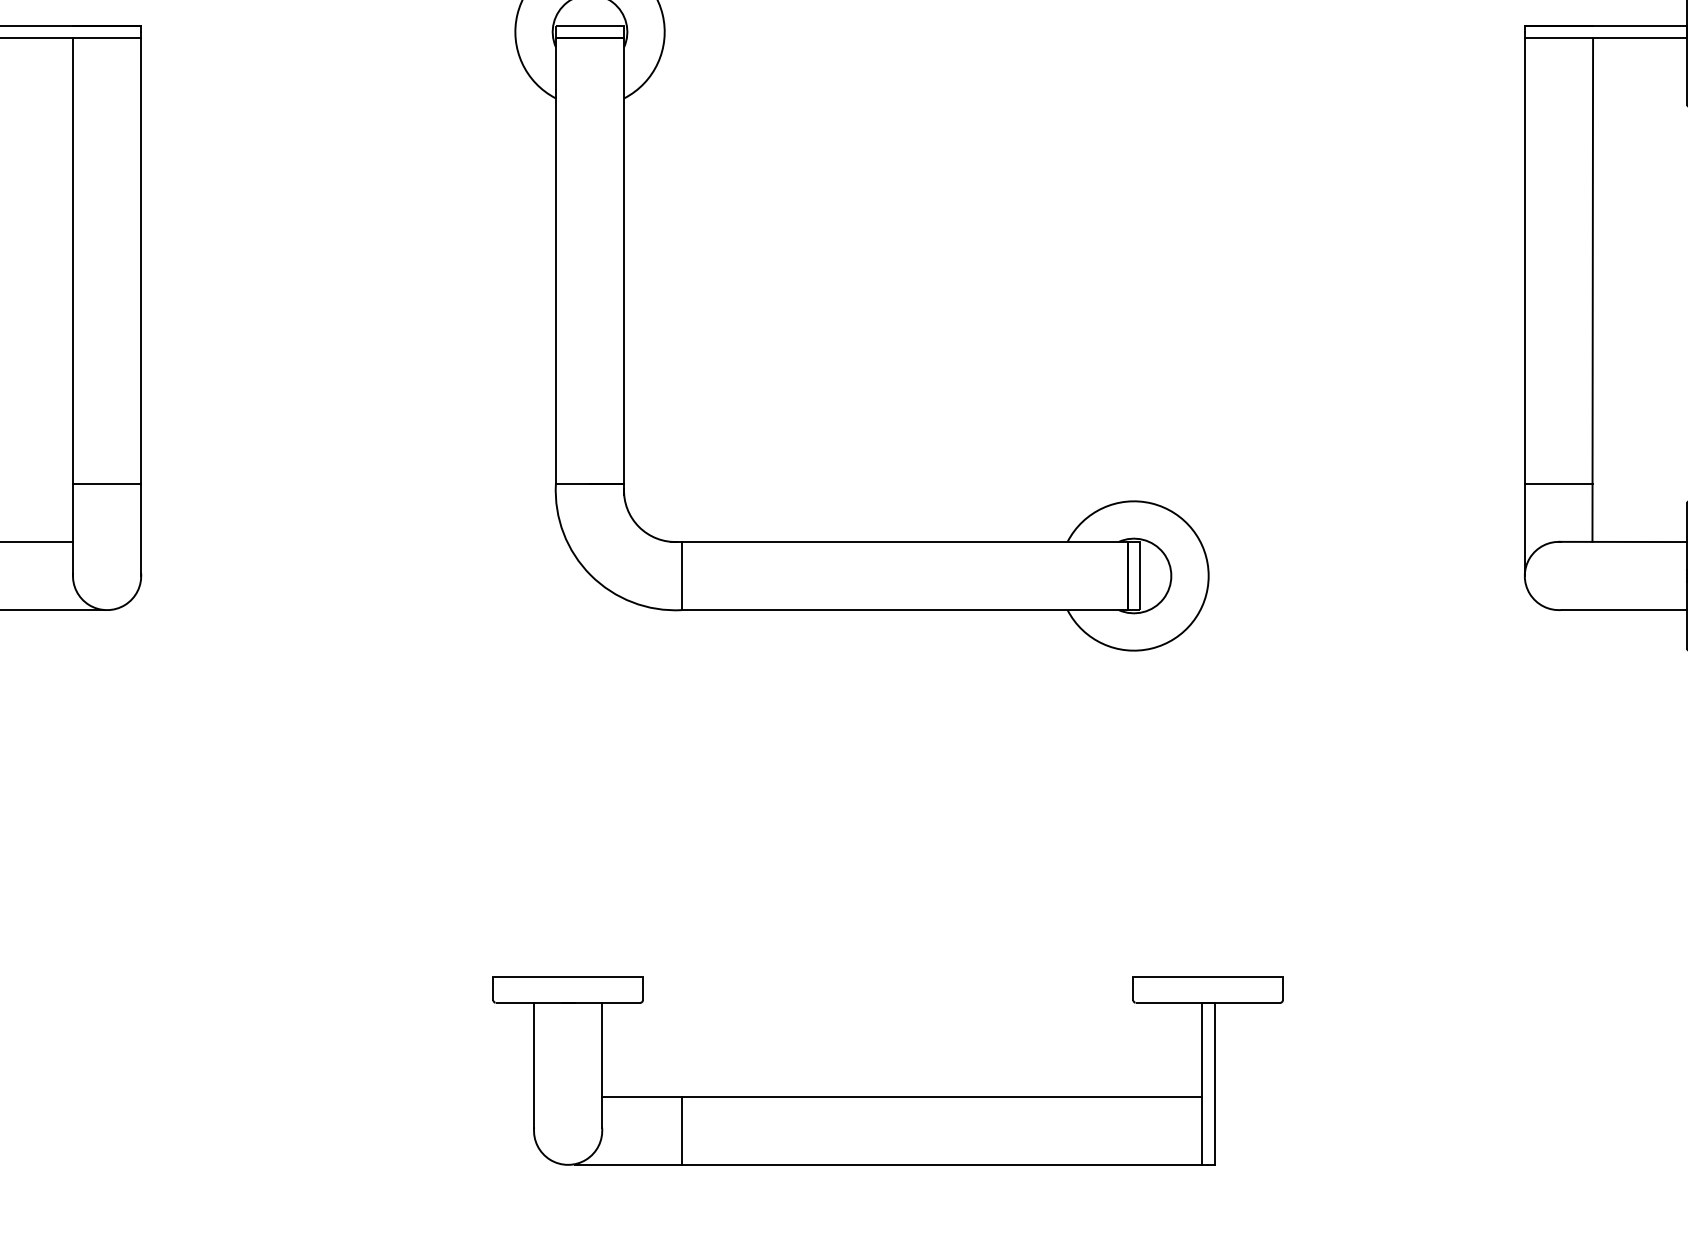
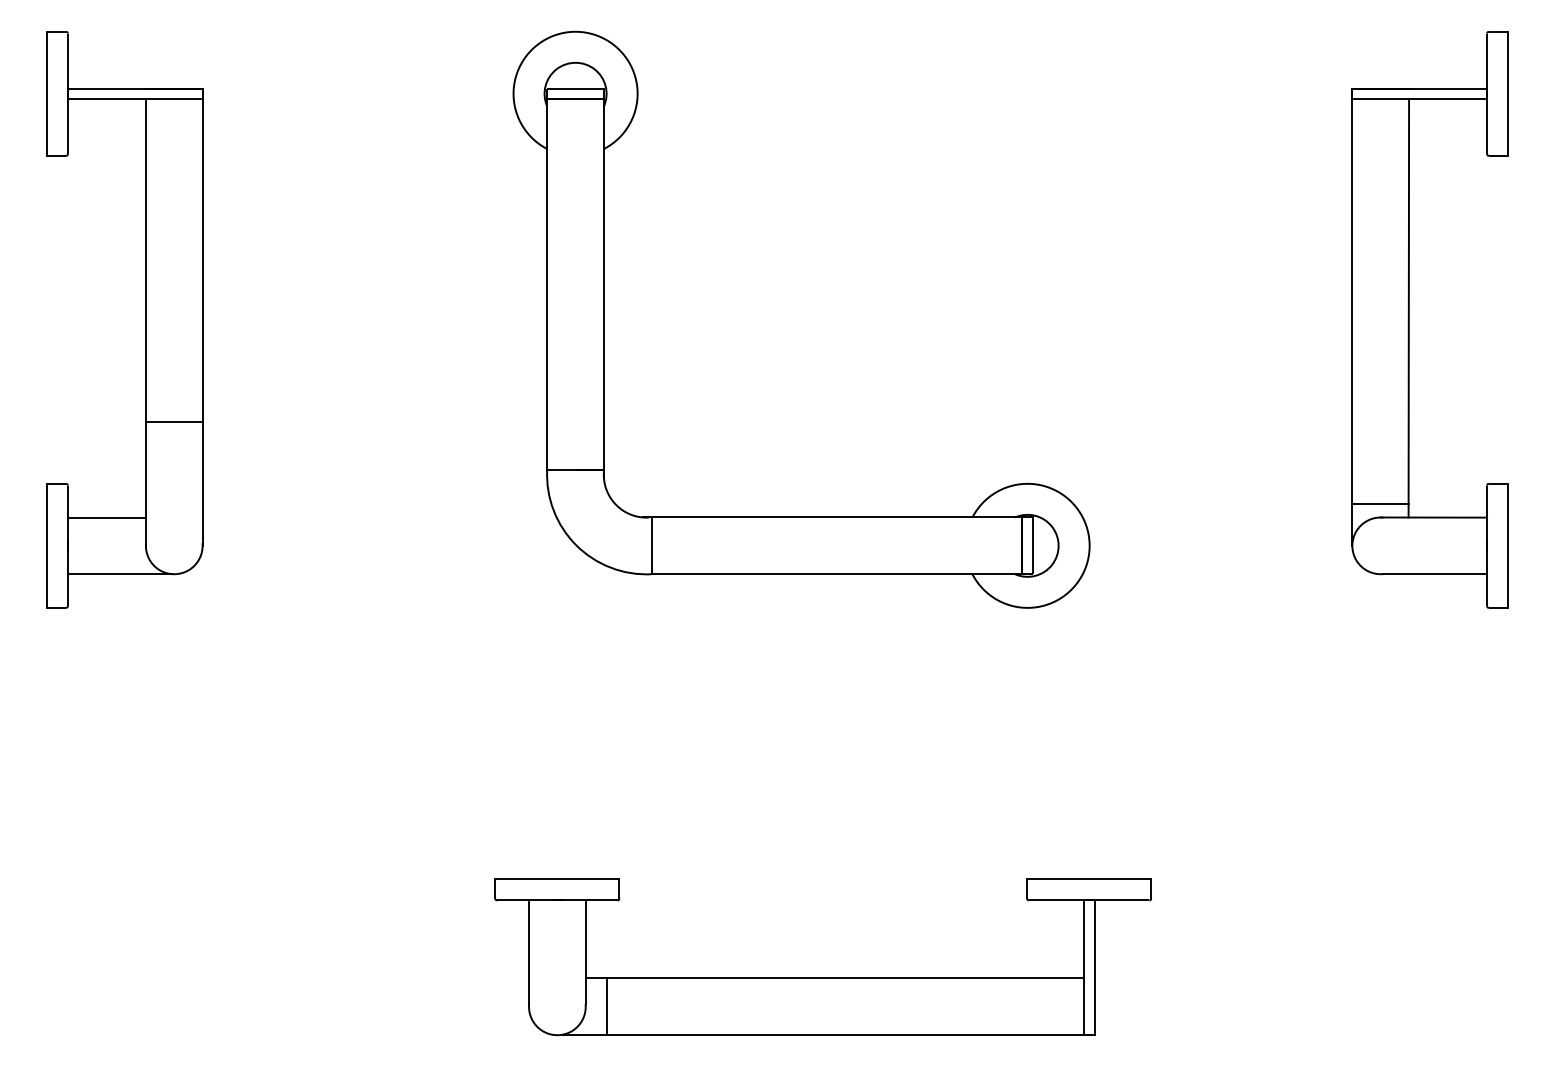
line: (106, 484) -> (173, 421), moved
line: (1558, 484) -> (1380, 503), moved
line: (681, 1130) -> (606, 1006), moved

